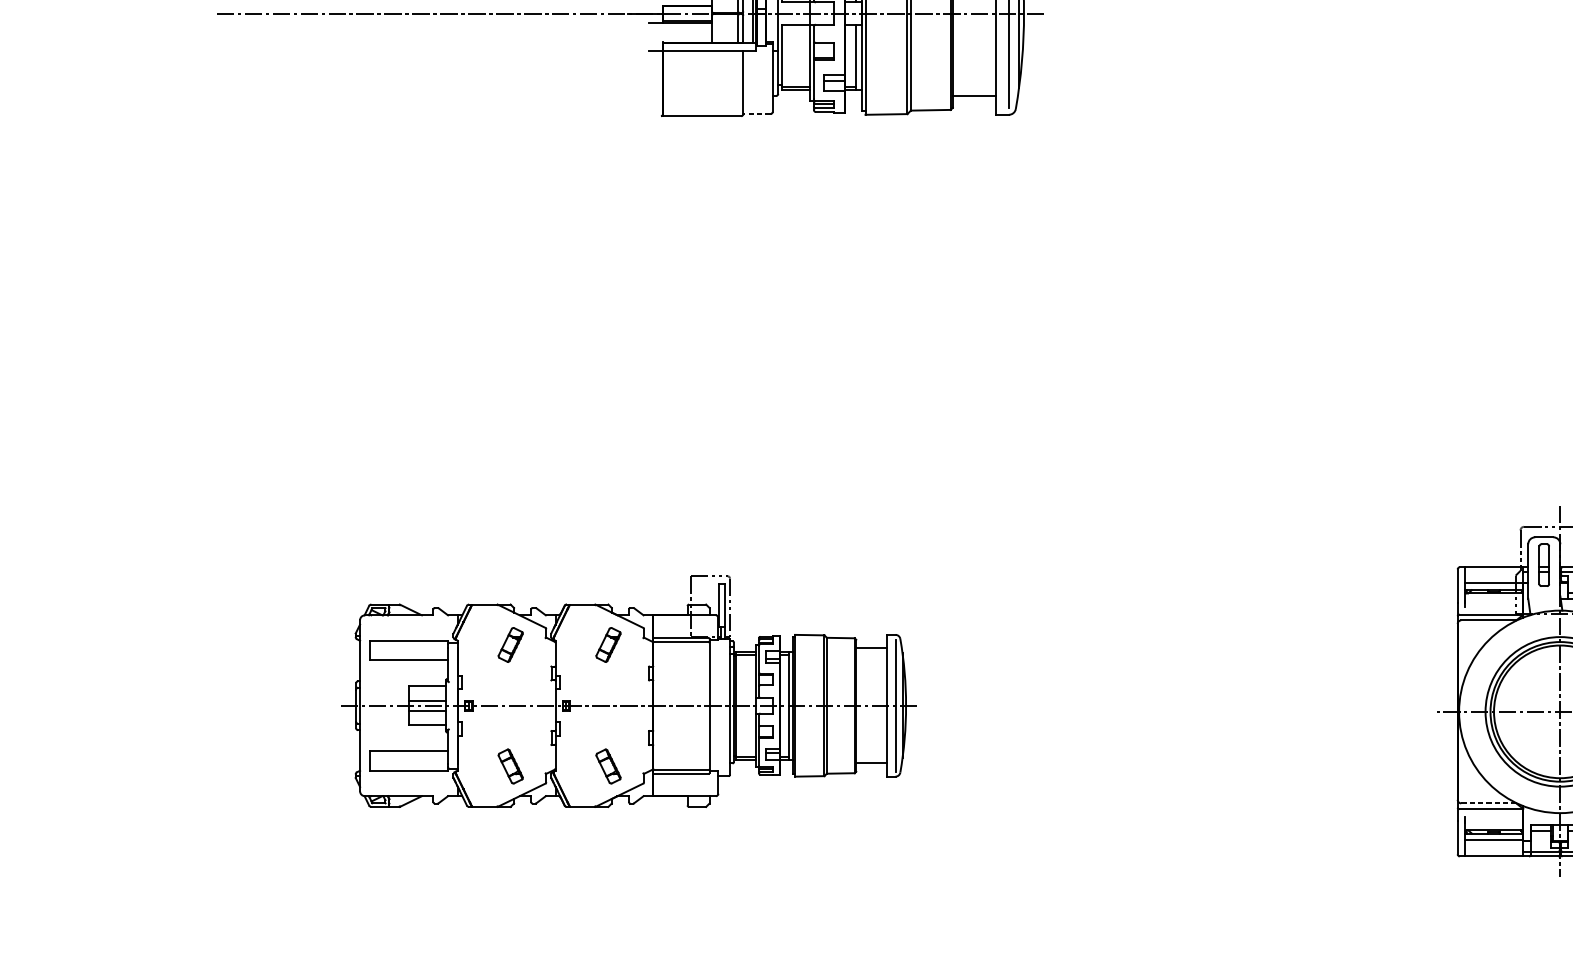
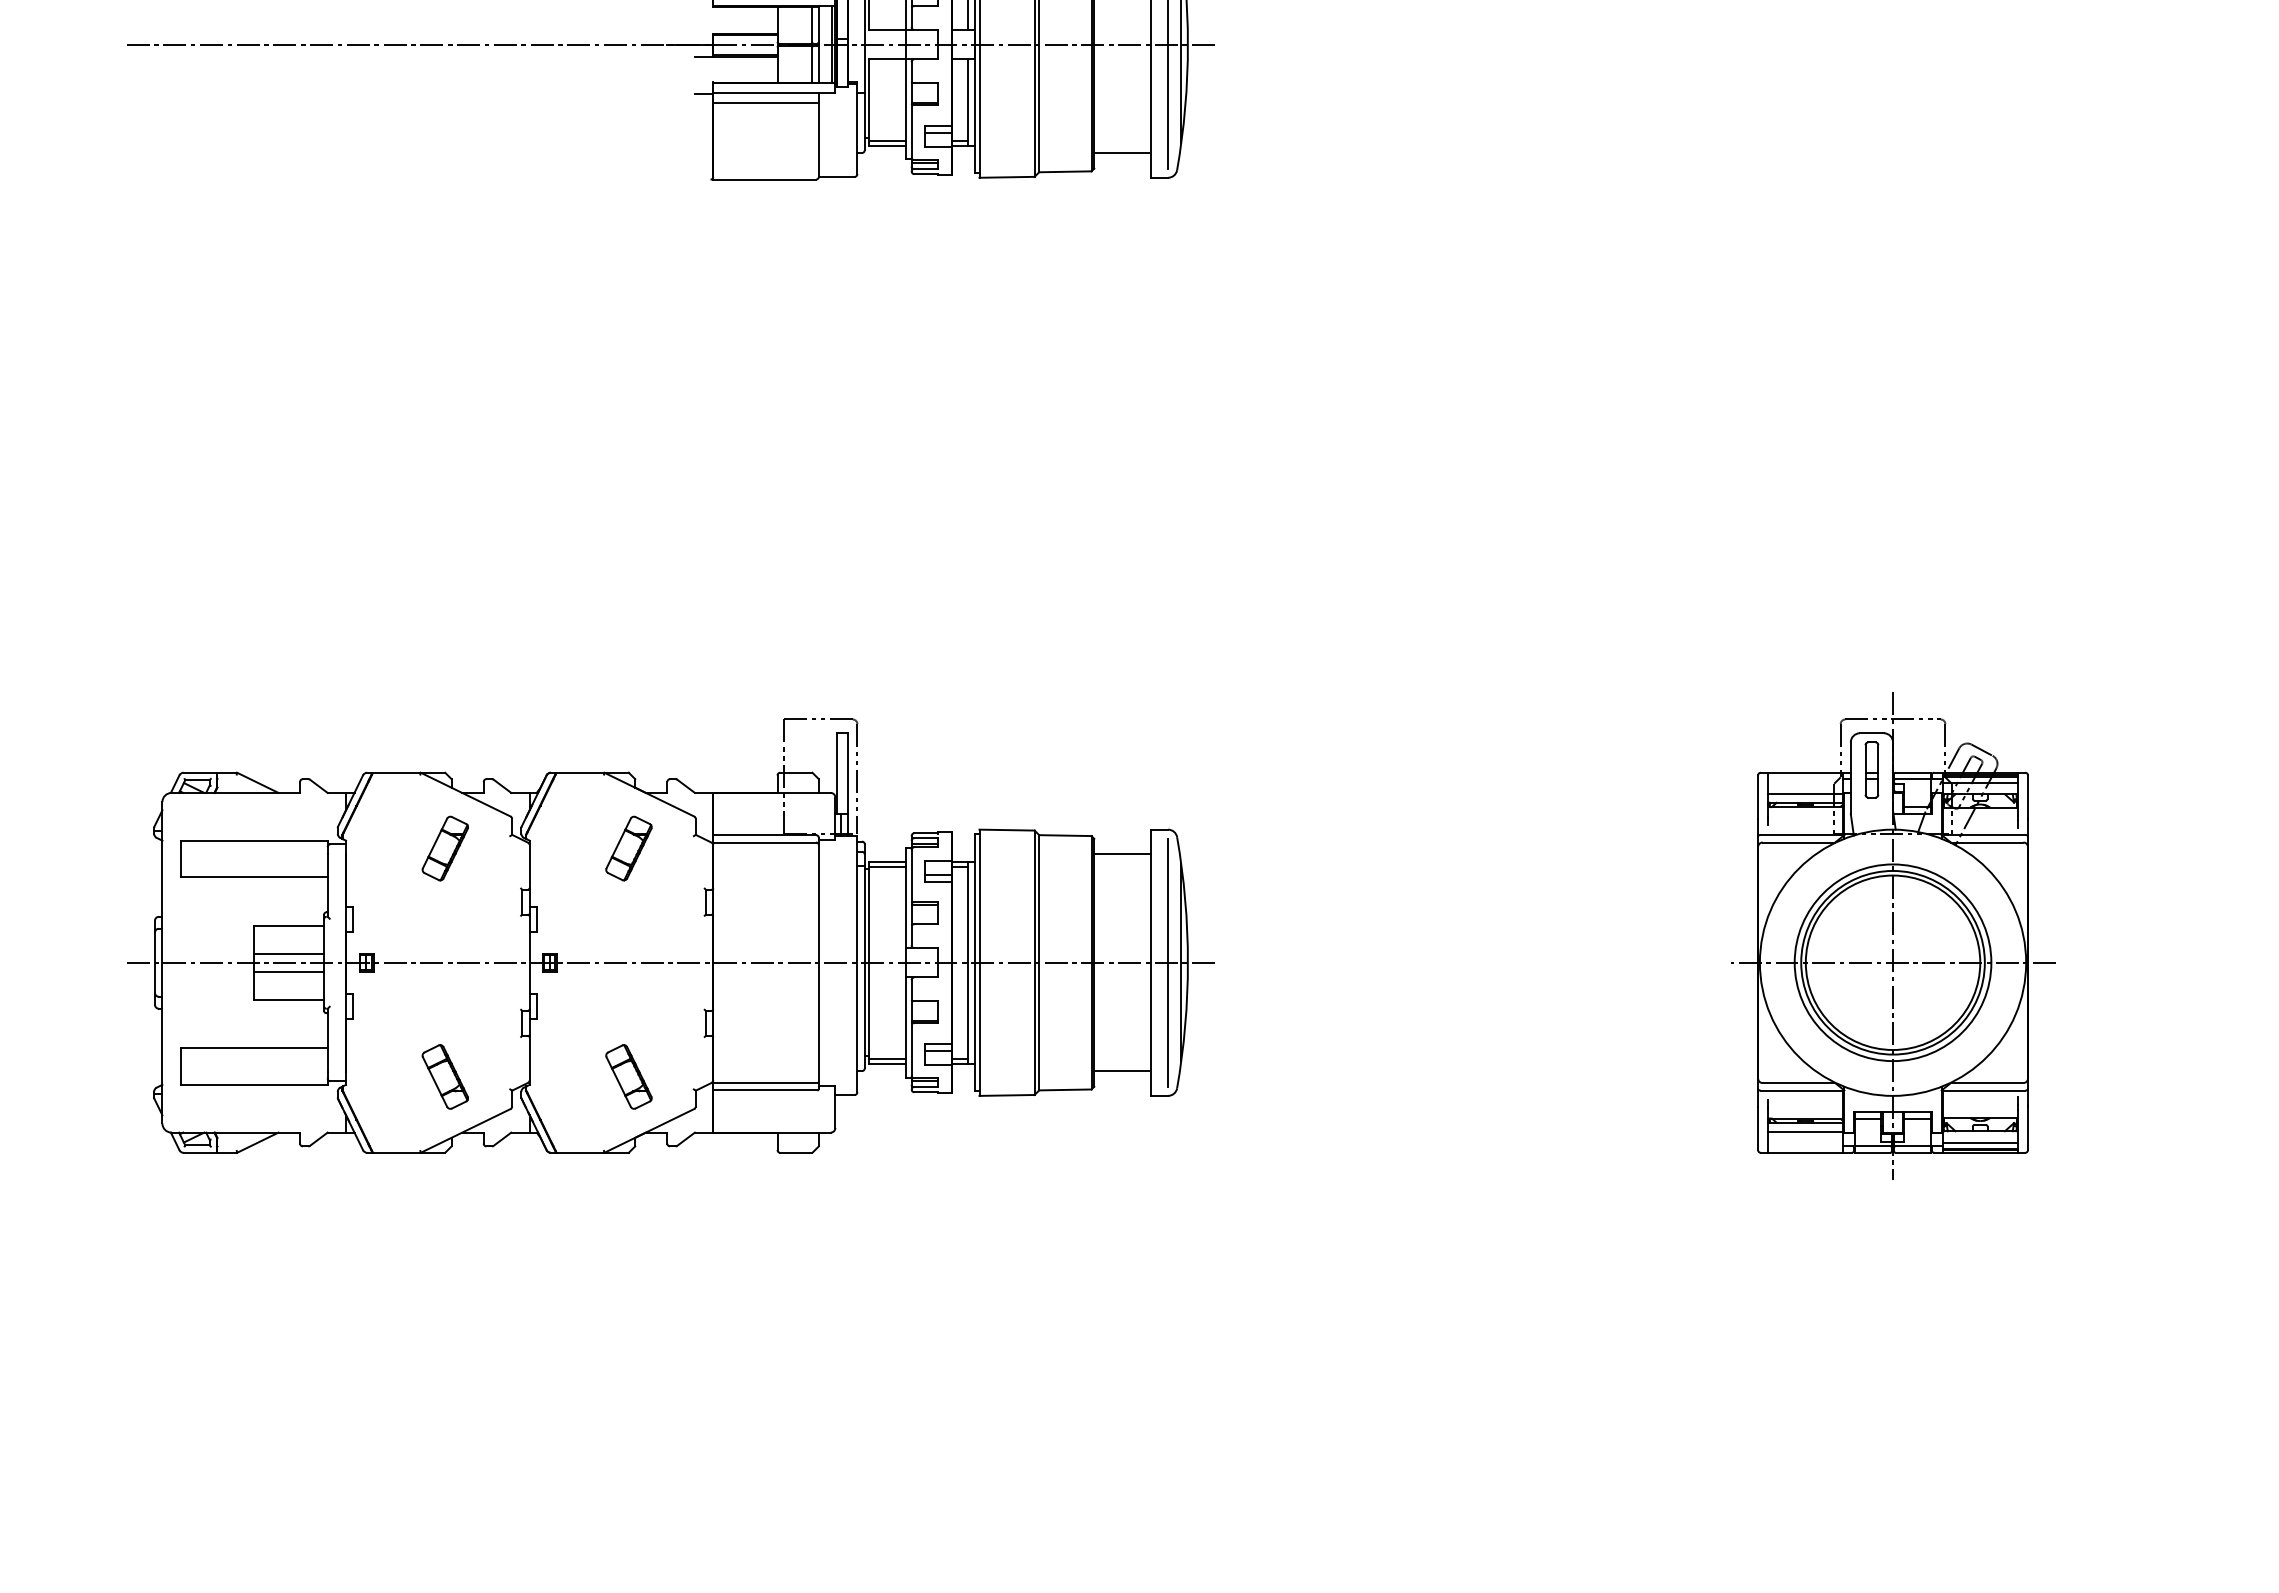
line: (702, 57) -> (765, 102), added
line: (756, 113) -> (836, 176), dashed -> solid
part: (630, 691) -> (670, 935), size x1.43
line: (1489, 803) -> (1799, 1083), dashed -> solid

